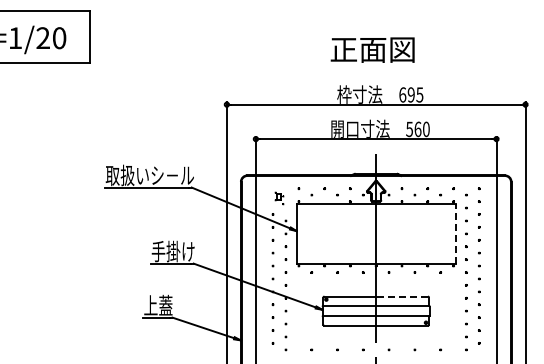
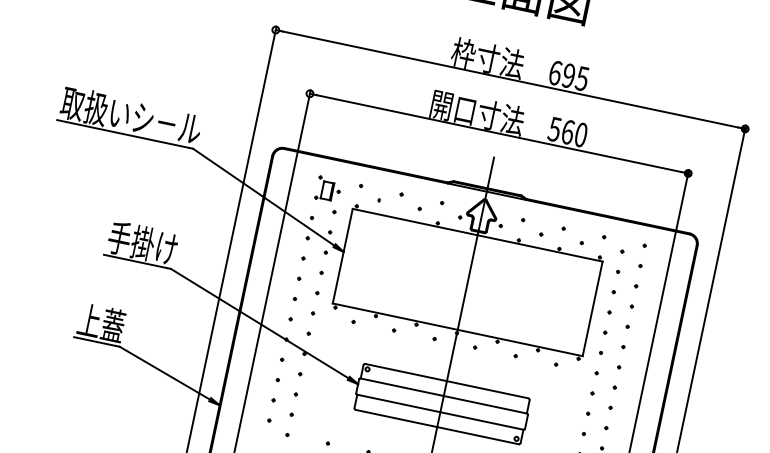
part: (279, 198) -> (327, 194), size x1.67
line: (455, 233) -> (592, 308), dashed -> solid
line: (402, 296) -> (488, 389), dashed -> solid

